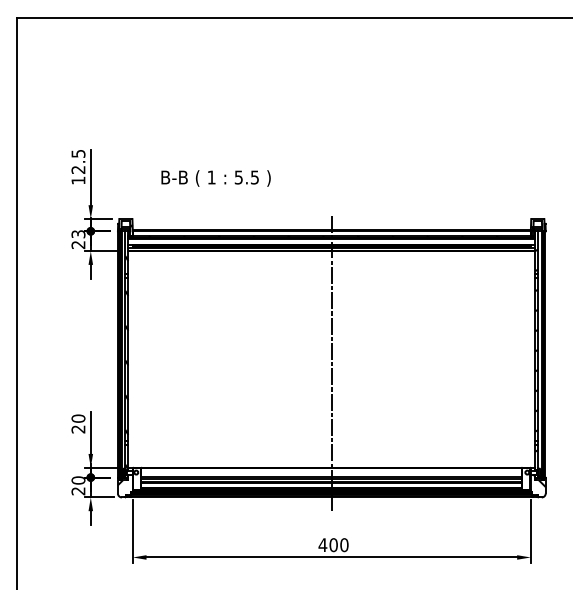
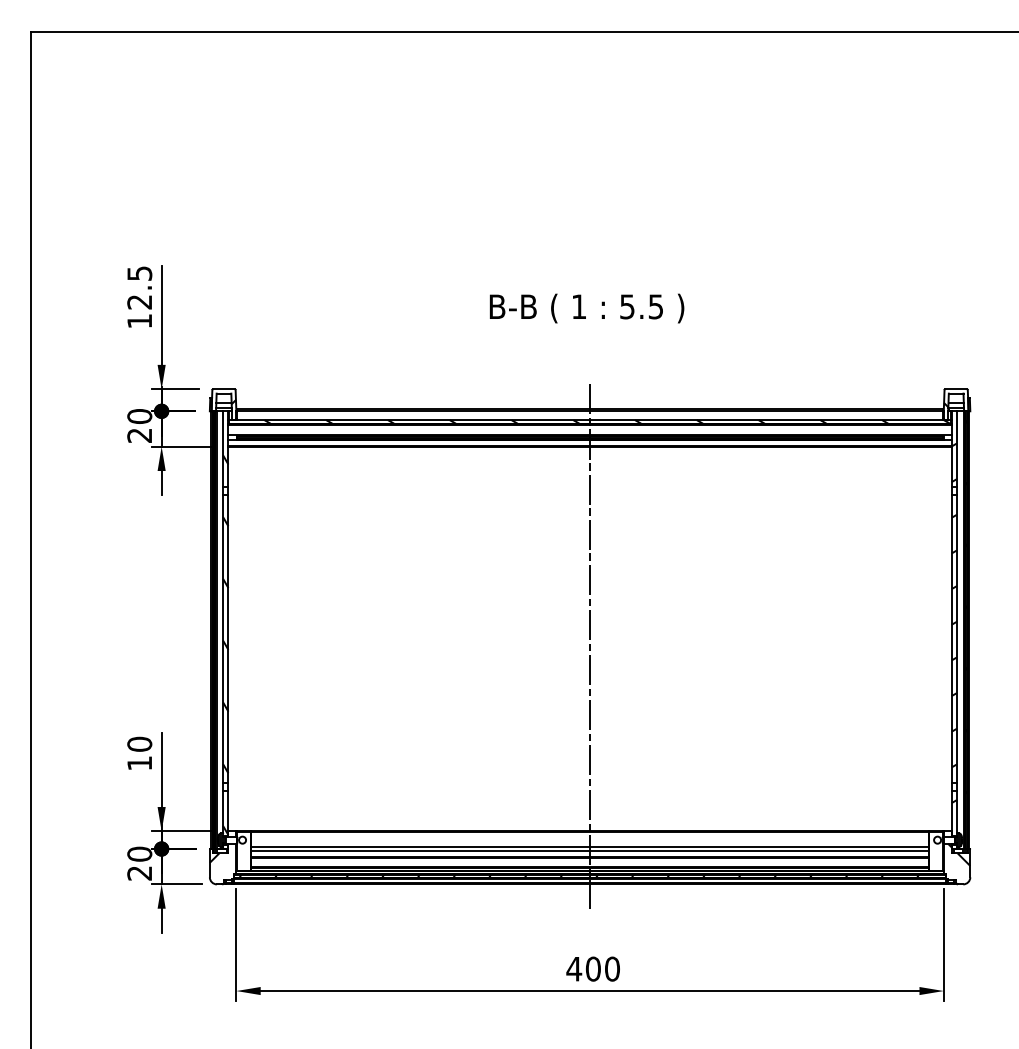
text: (215, 178) -> (585, 308), moved
text: (78, 234) -> (139, 416), 23 -> 20
text: (78, 429) -> (139, 763), 20 -> 10

